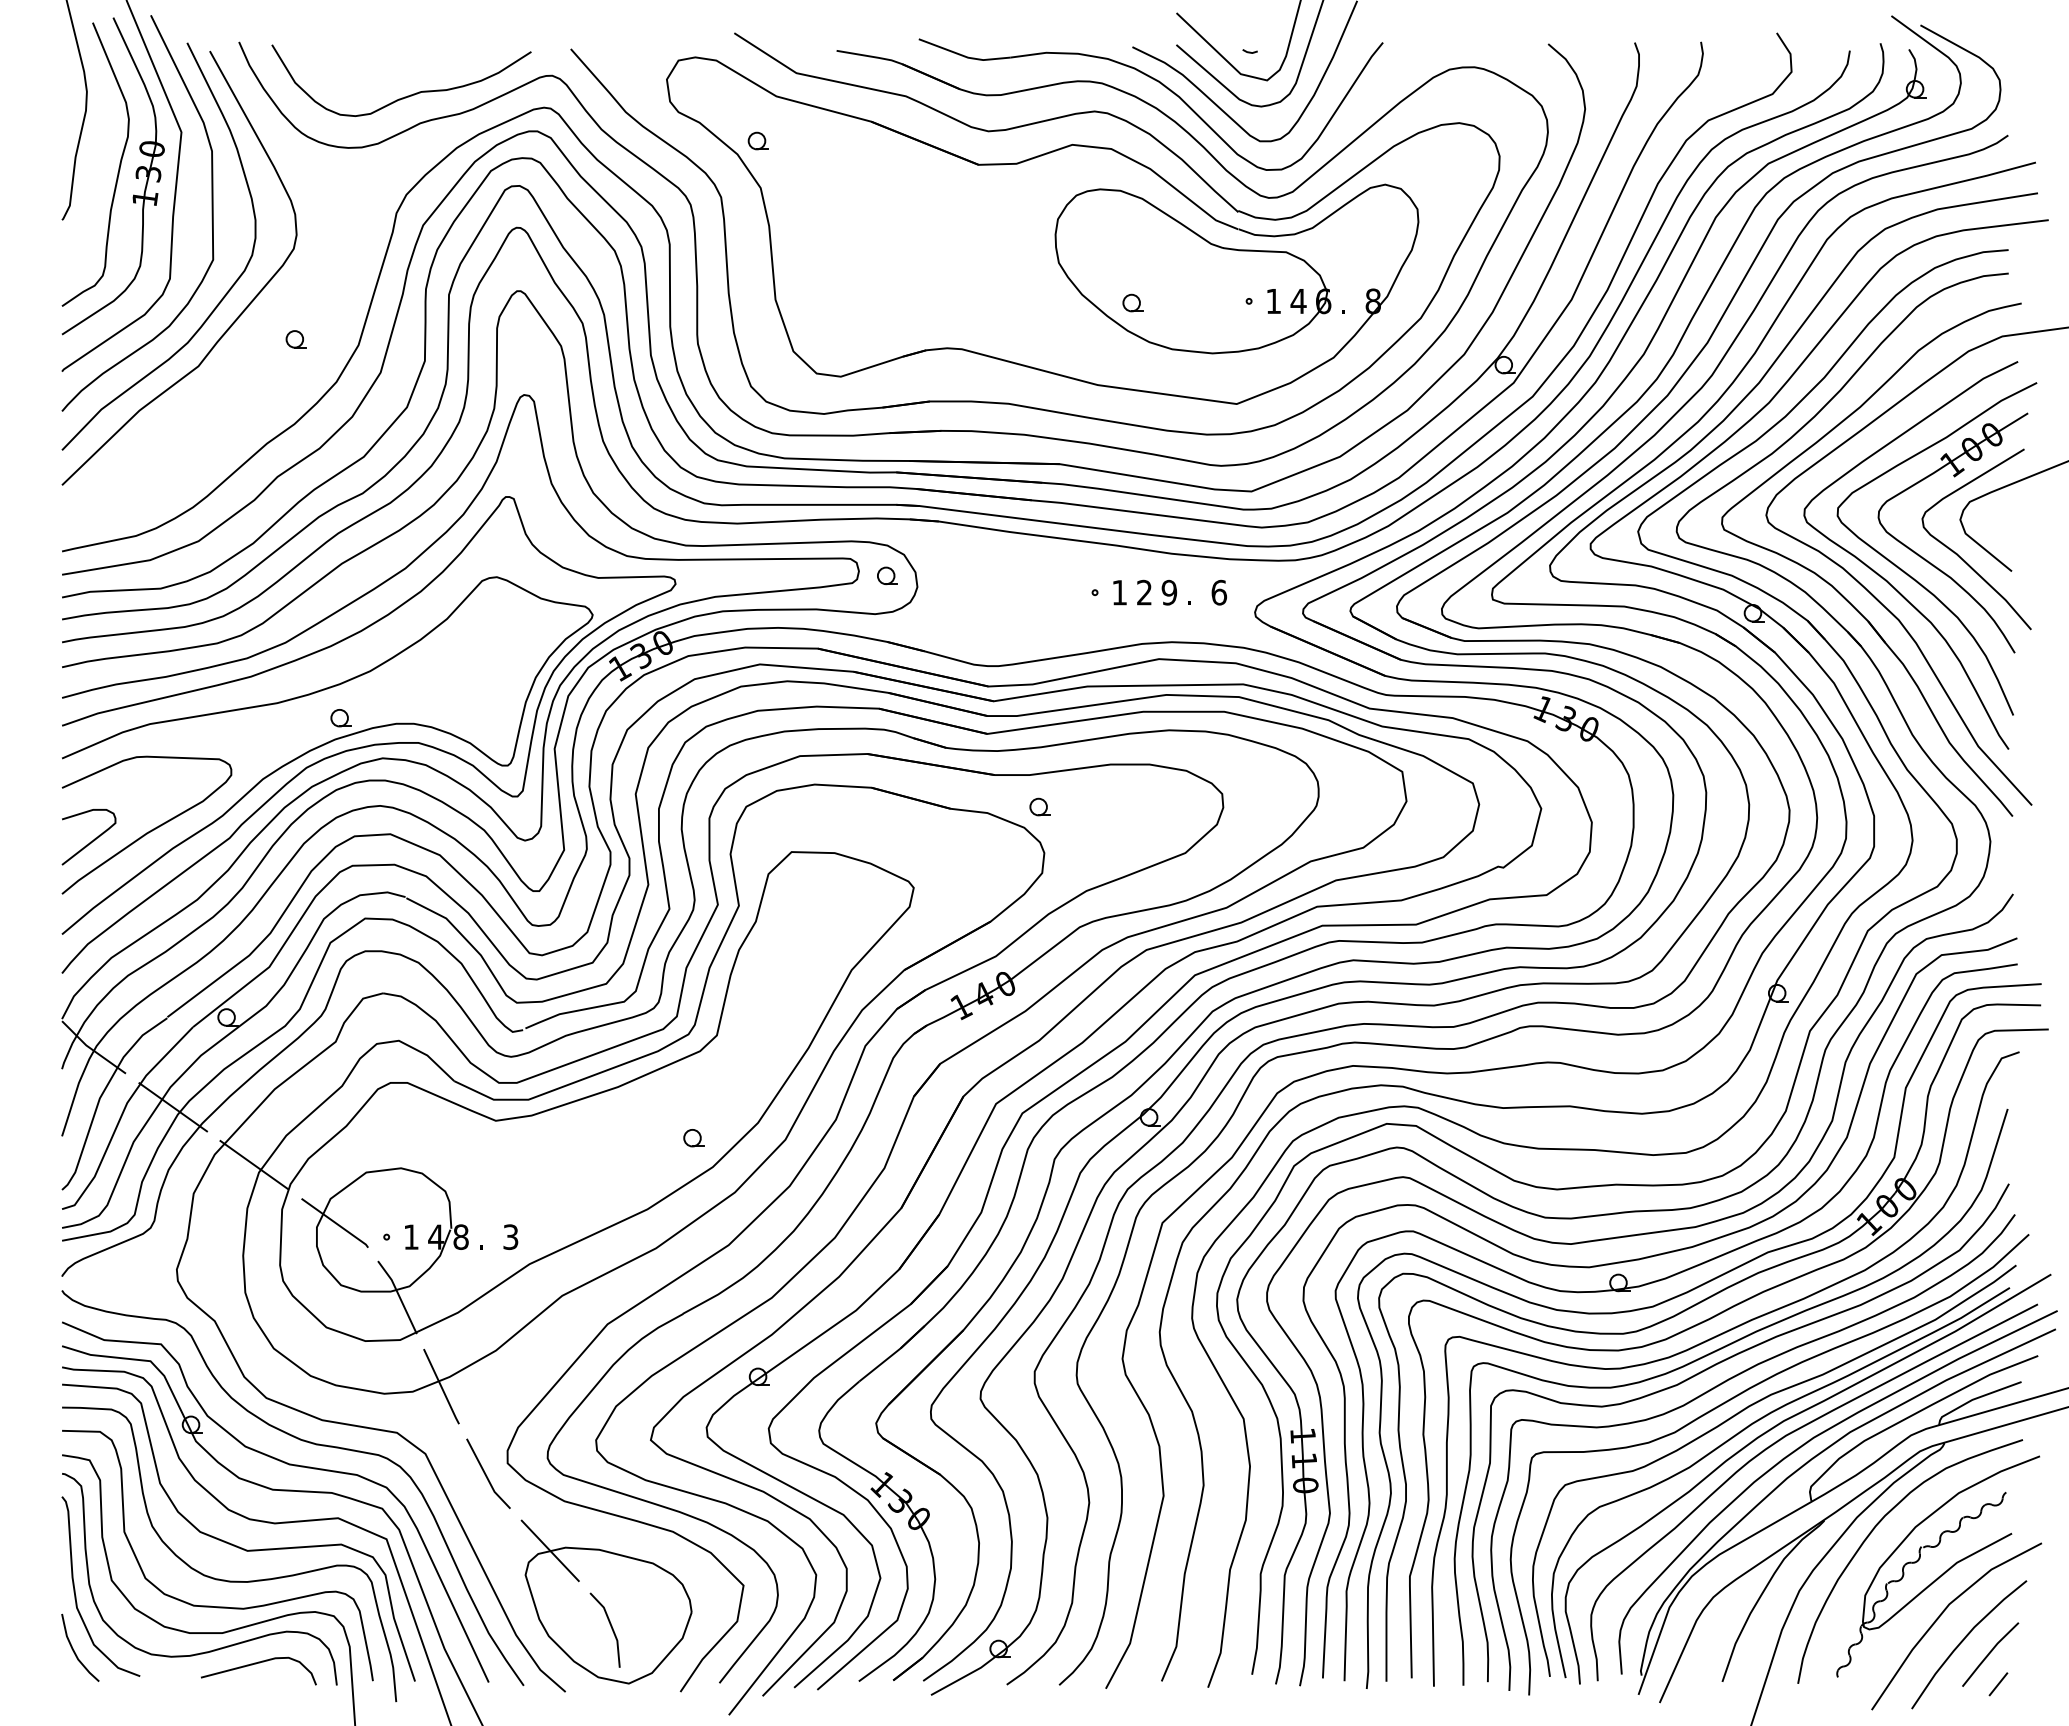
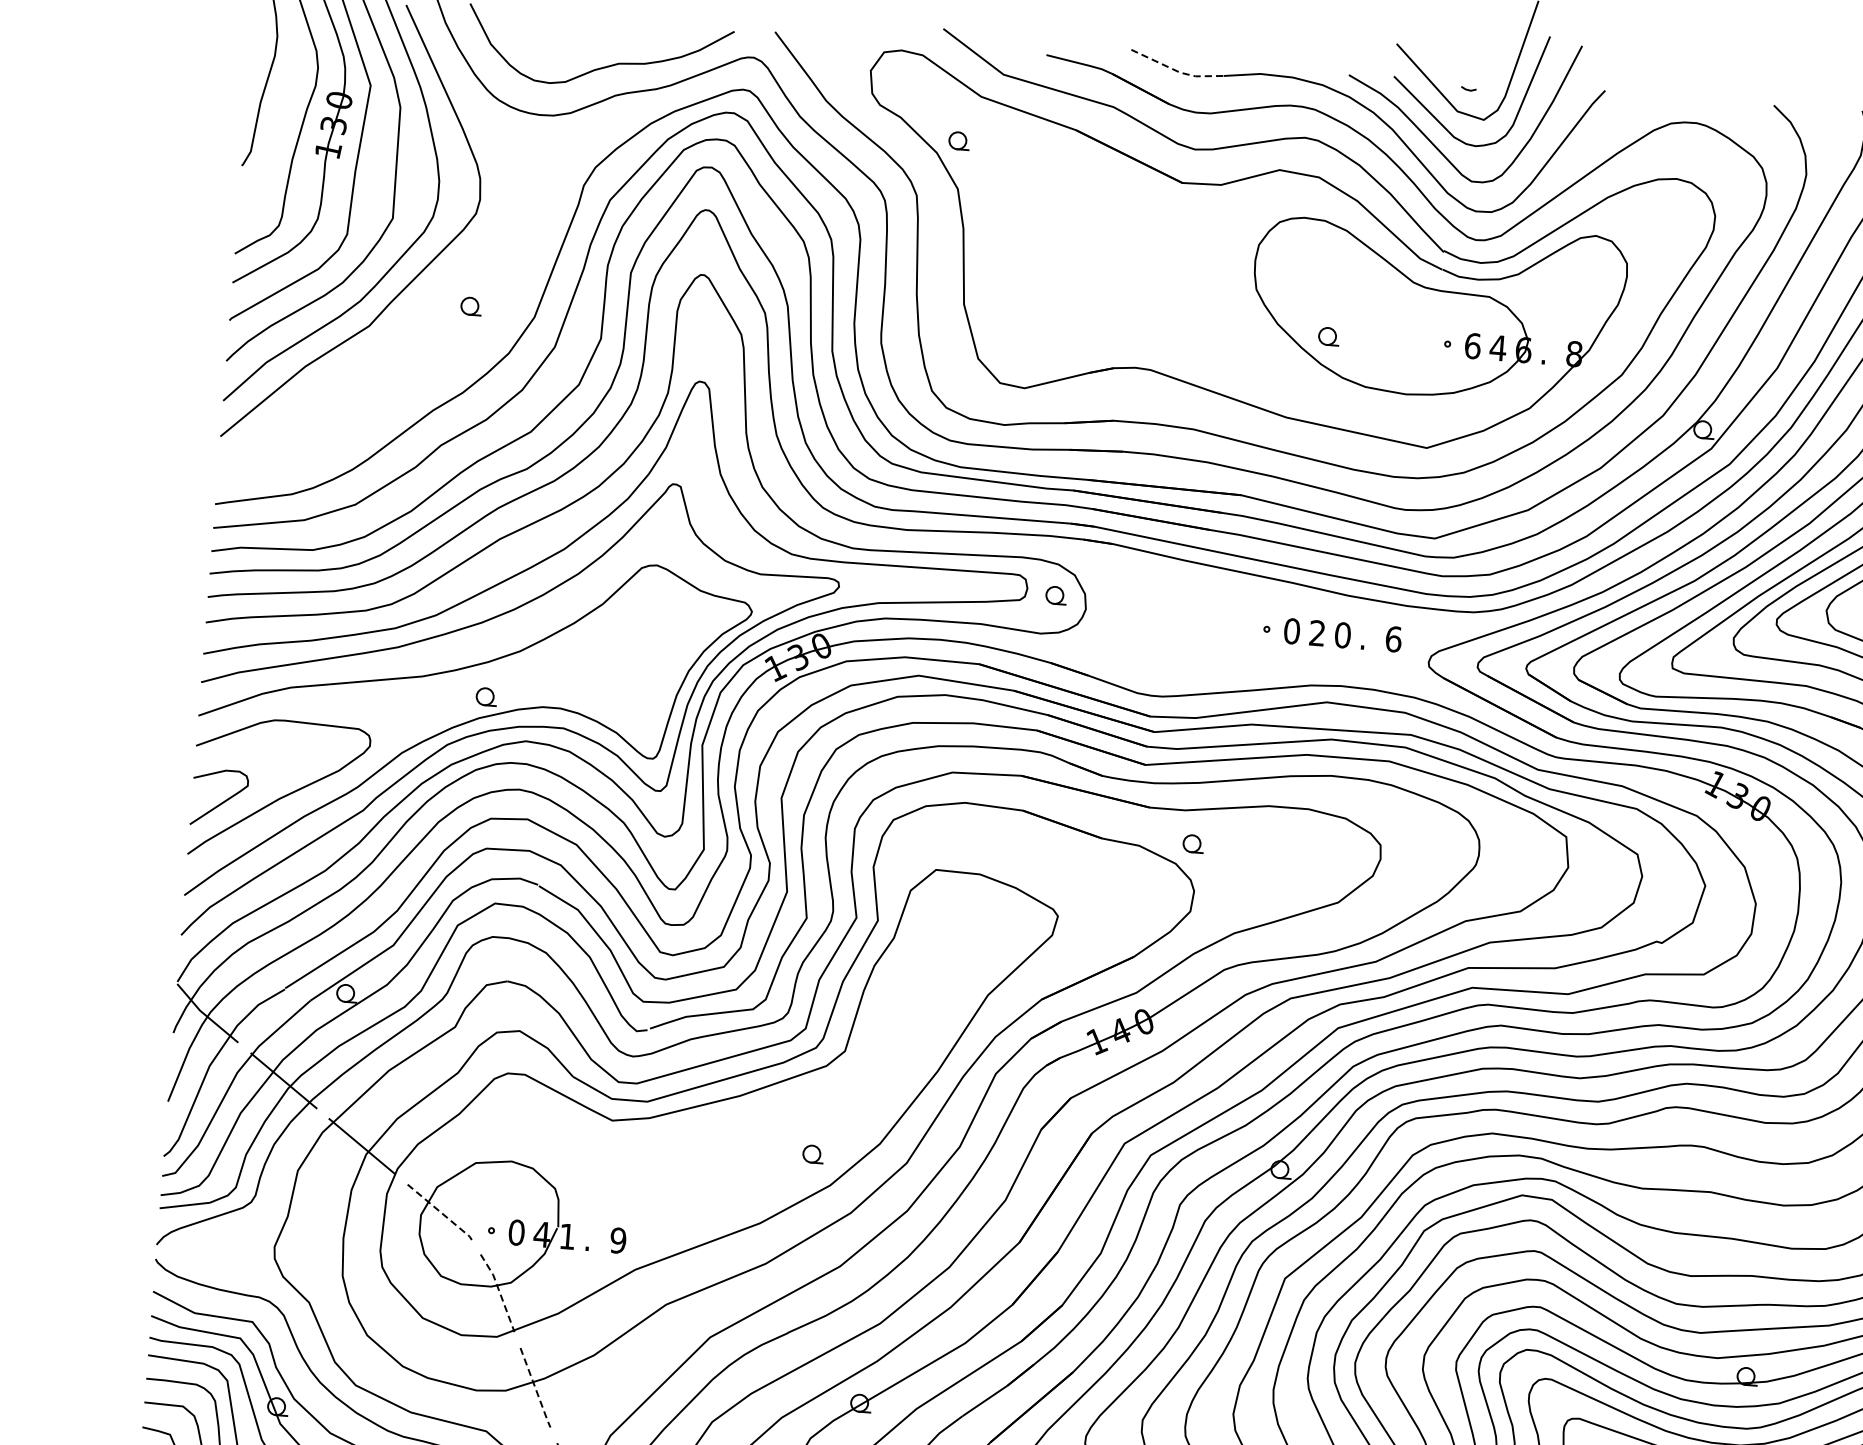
line: (965, 56) -> (1177, 71), solid -> dashed
text: (1273, 301) -> (1472, 346), 1 -> 6
text: (1119, 592) -> (1291, 631), 1 -> 0
text: (1169, 592) -> (1342, 635), 9 -> 0
line: (336, 1223) -> (441, 1212), solid -> dashed
text: (411, 1236) -> (516, 1232), 1 -> 0
text: (460, 1236) -> (566, 1235), 8 -> 1
text: (510, 1236) -> (618, 1239), 3 -> 9
line: (399, 1296) -> (499, 1292), solid -> dashed
line: (441, 1387) -> (535, 1388), solid -> dashed

